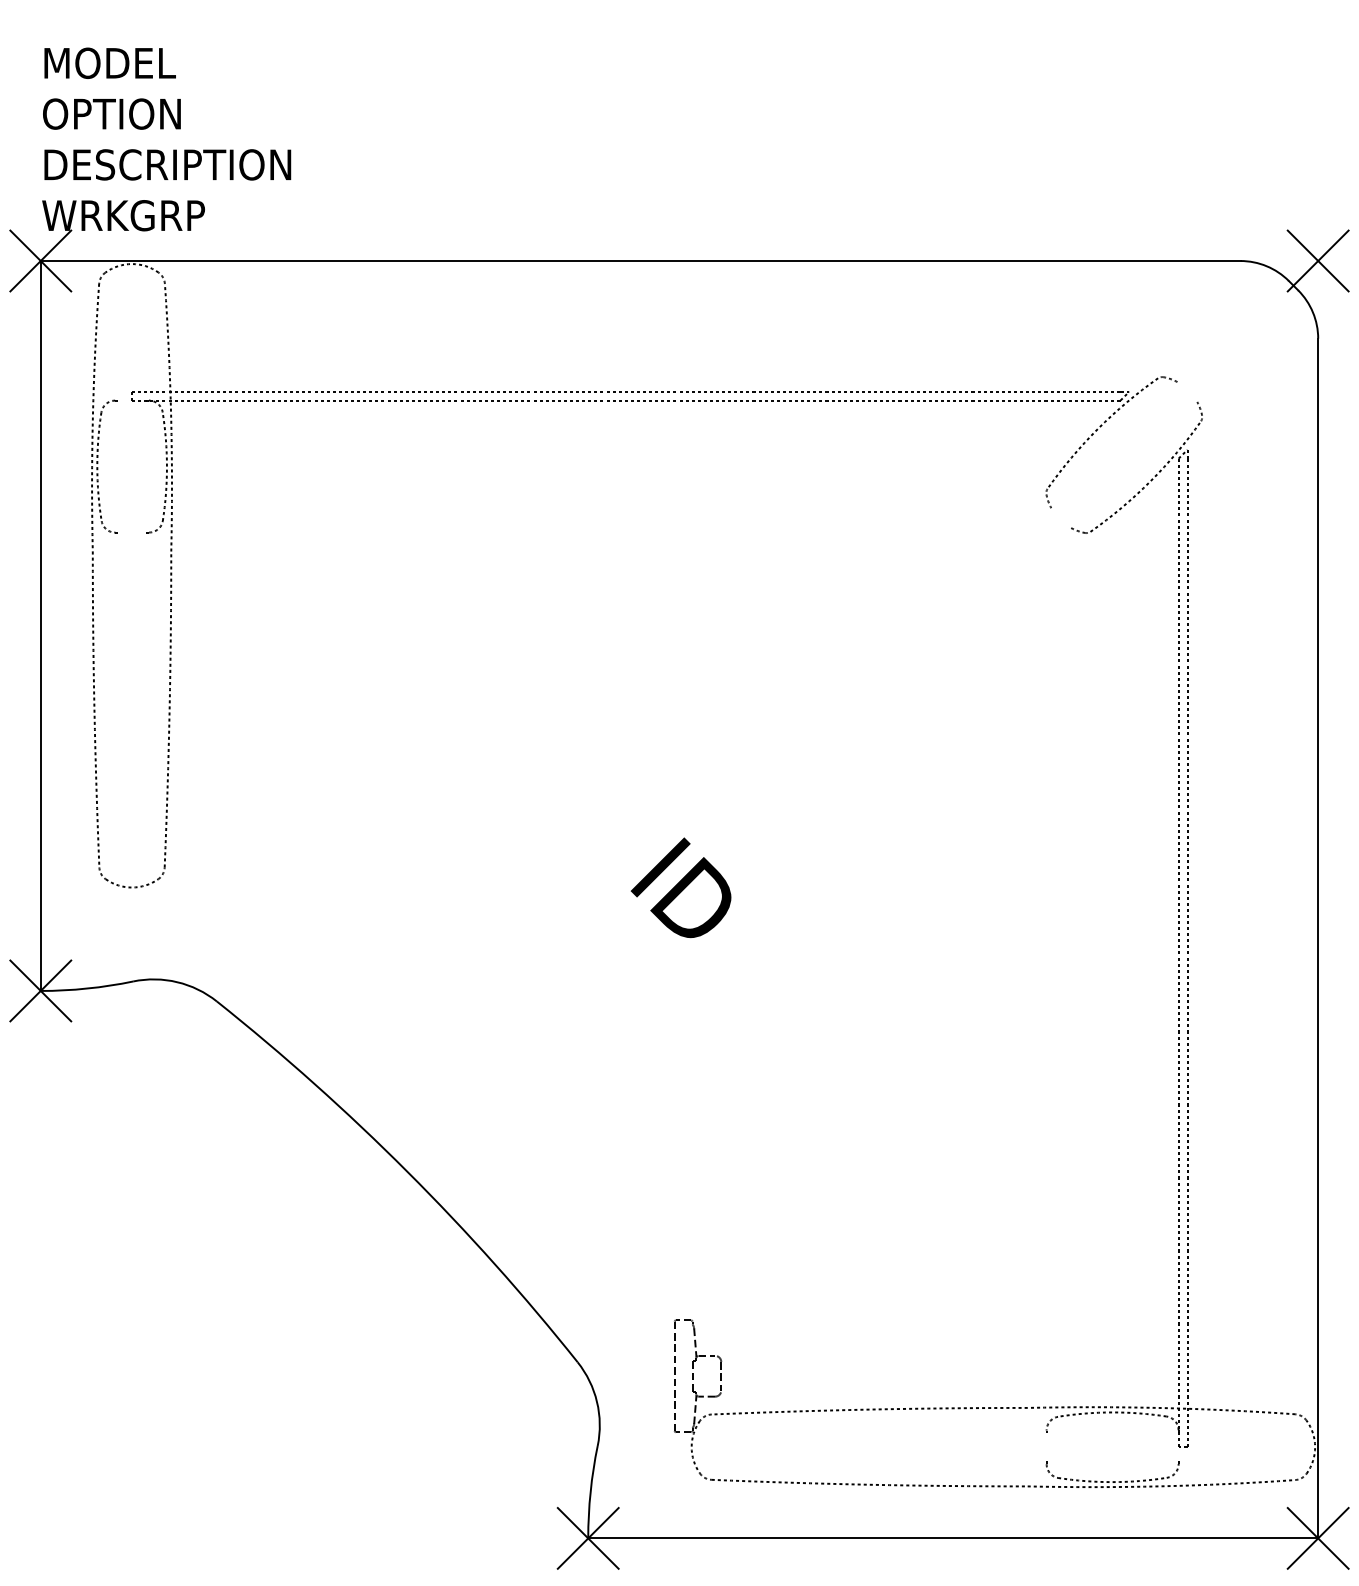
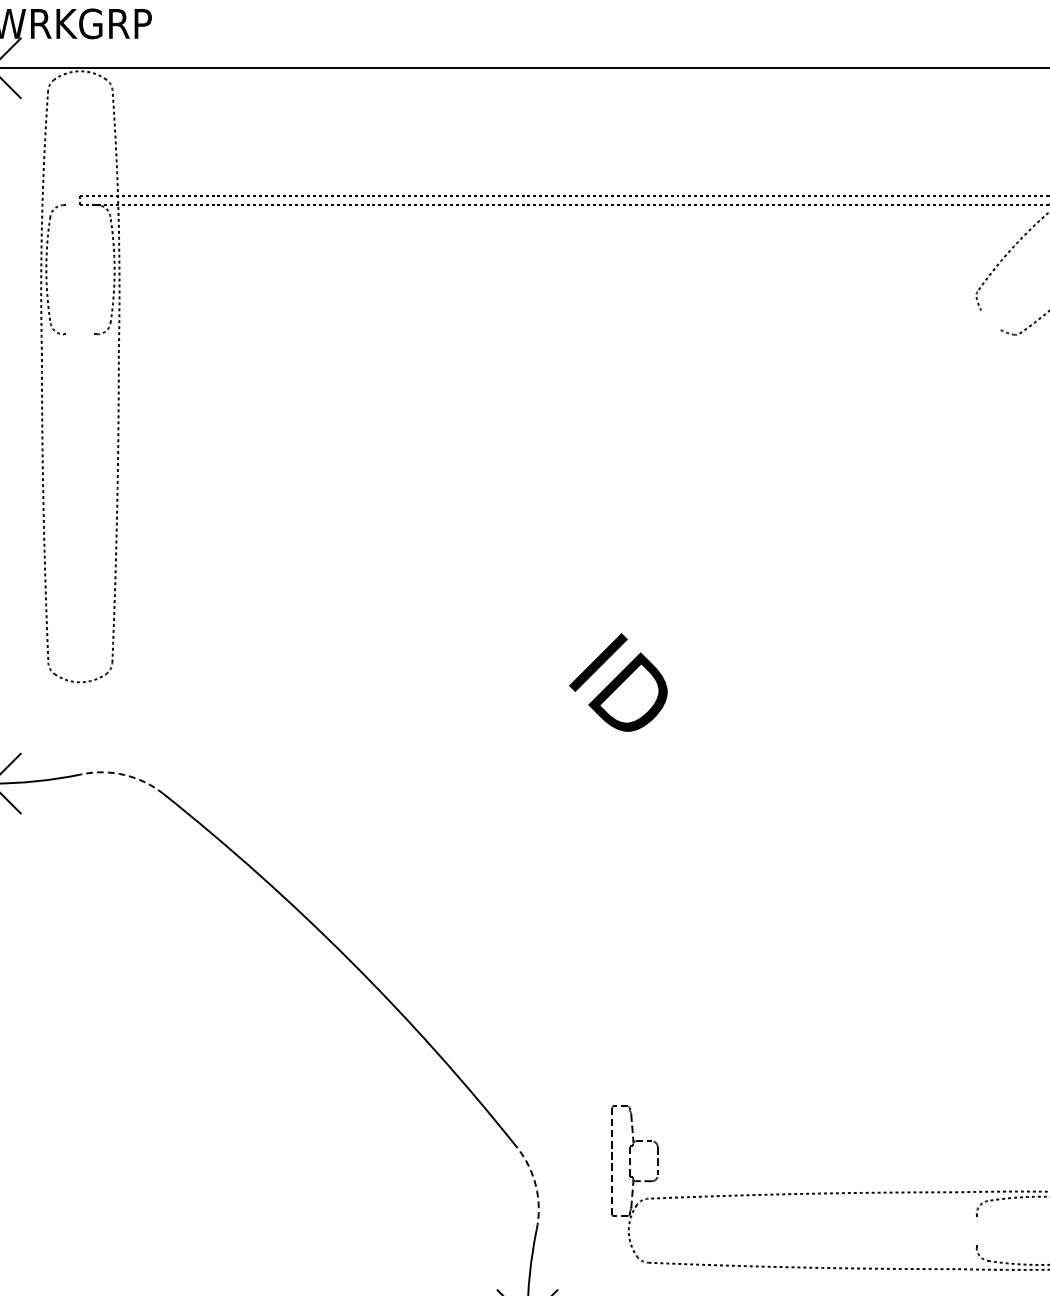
arc: (177, 982) -> (124, 775), solid -> dashed
arc: (597, 1401) -> (536, 1185), solid -> dashed

